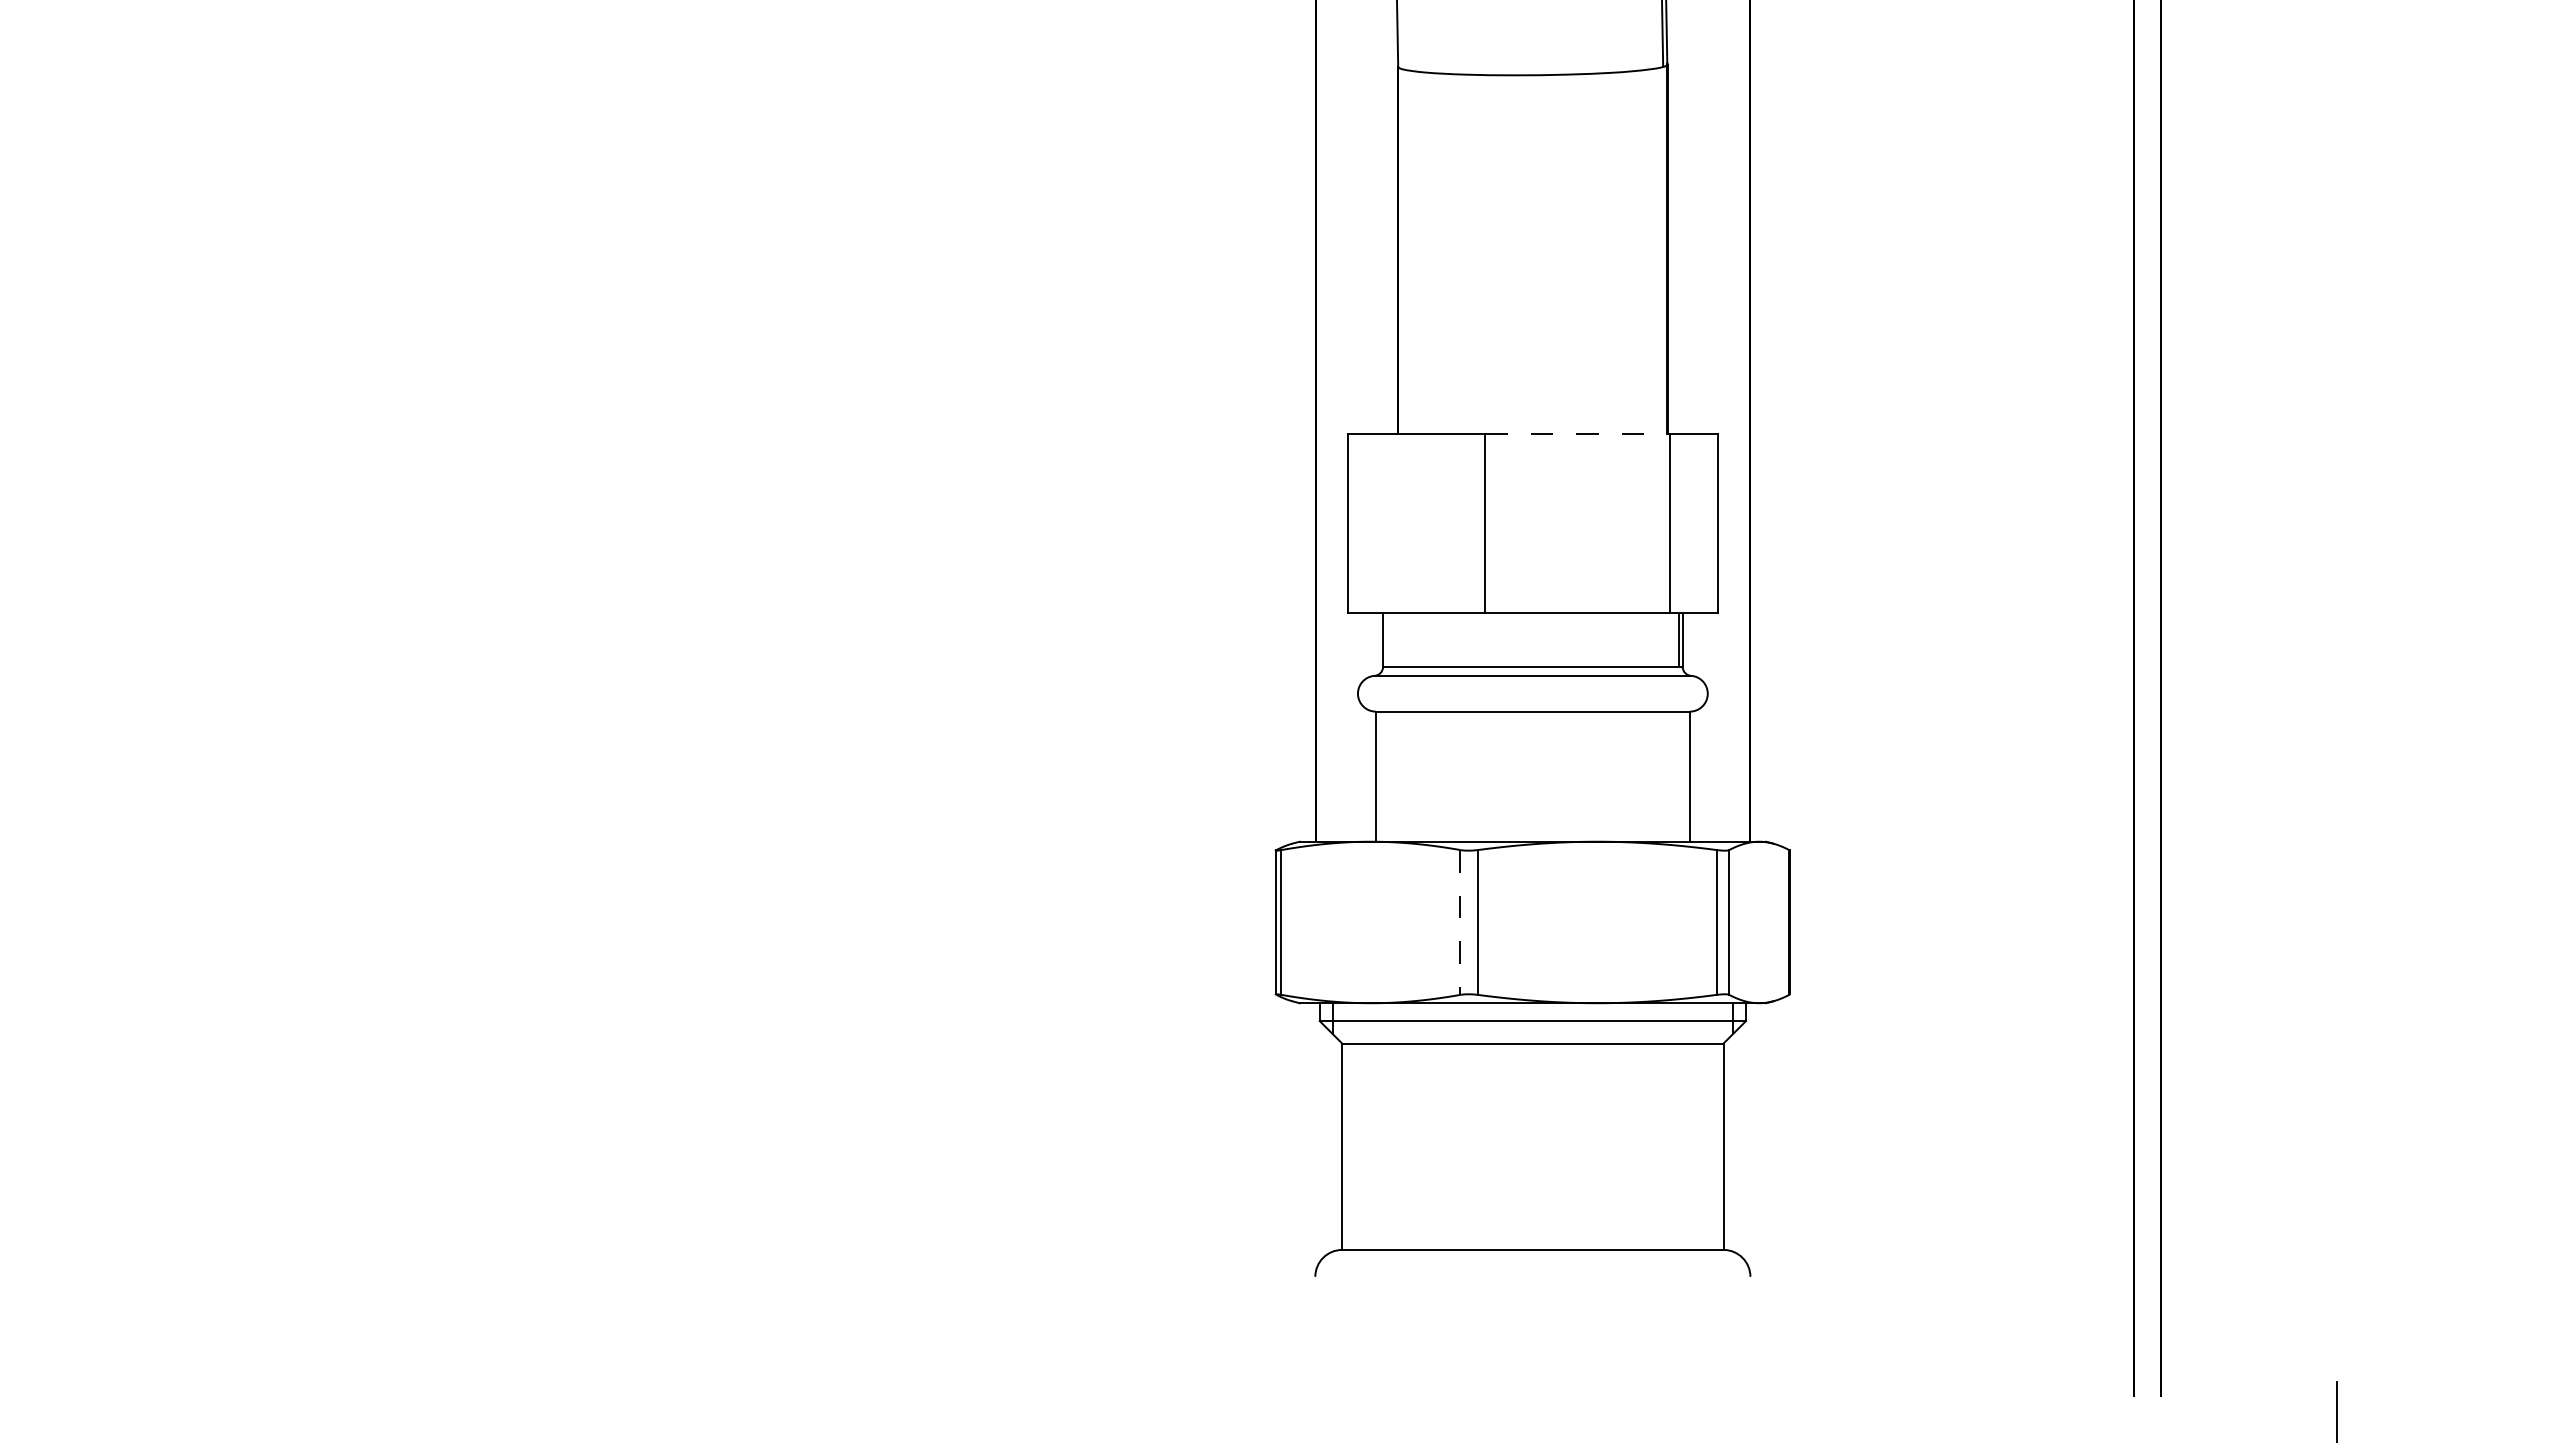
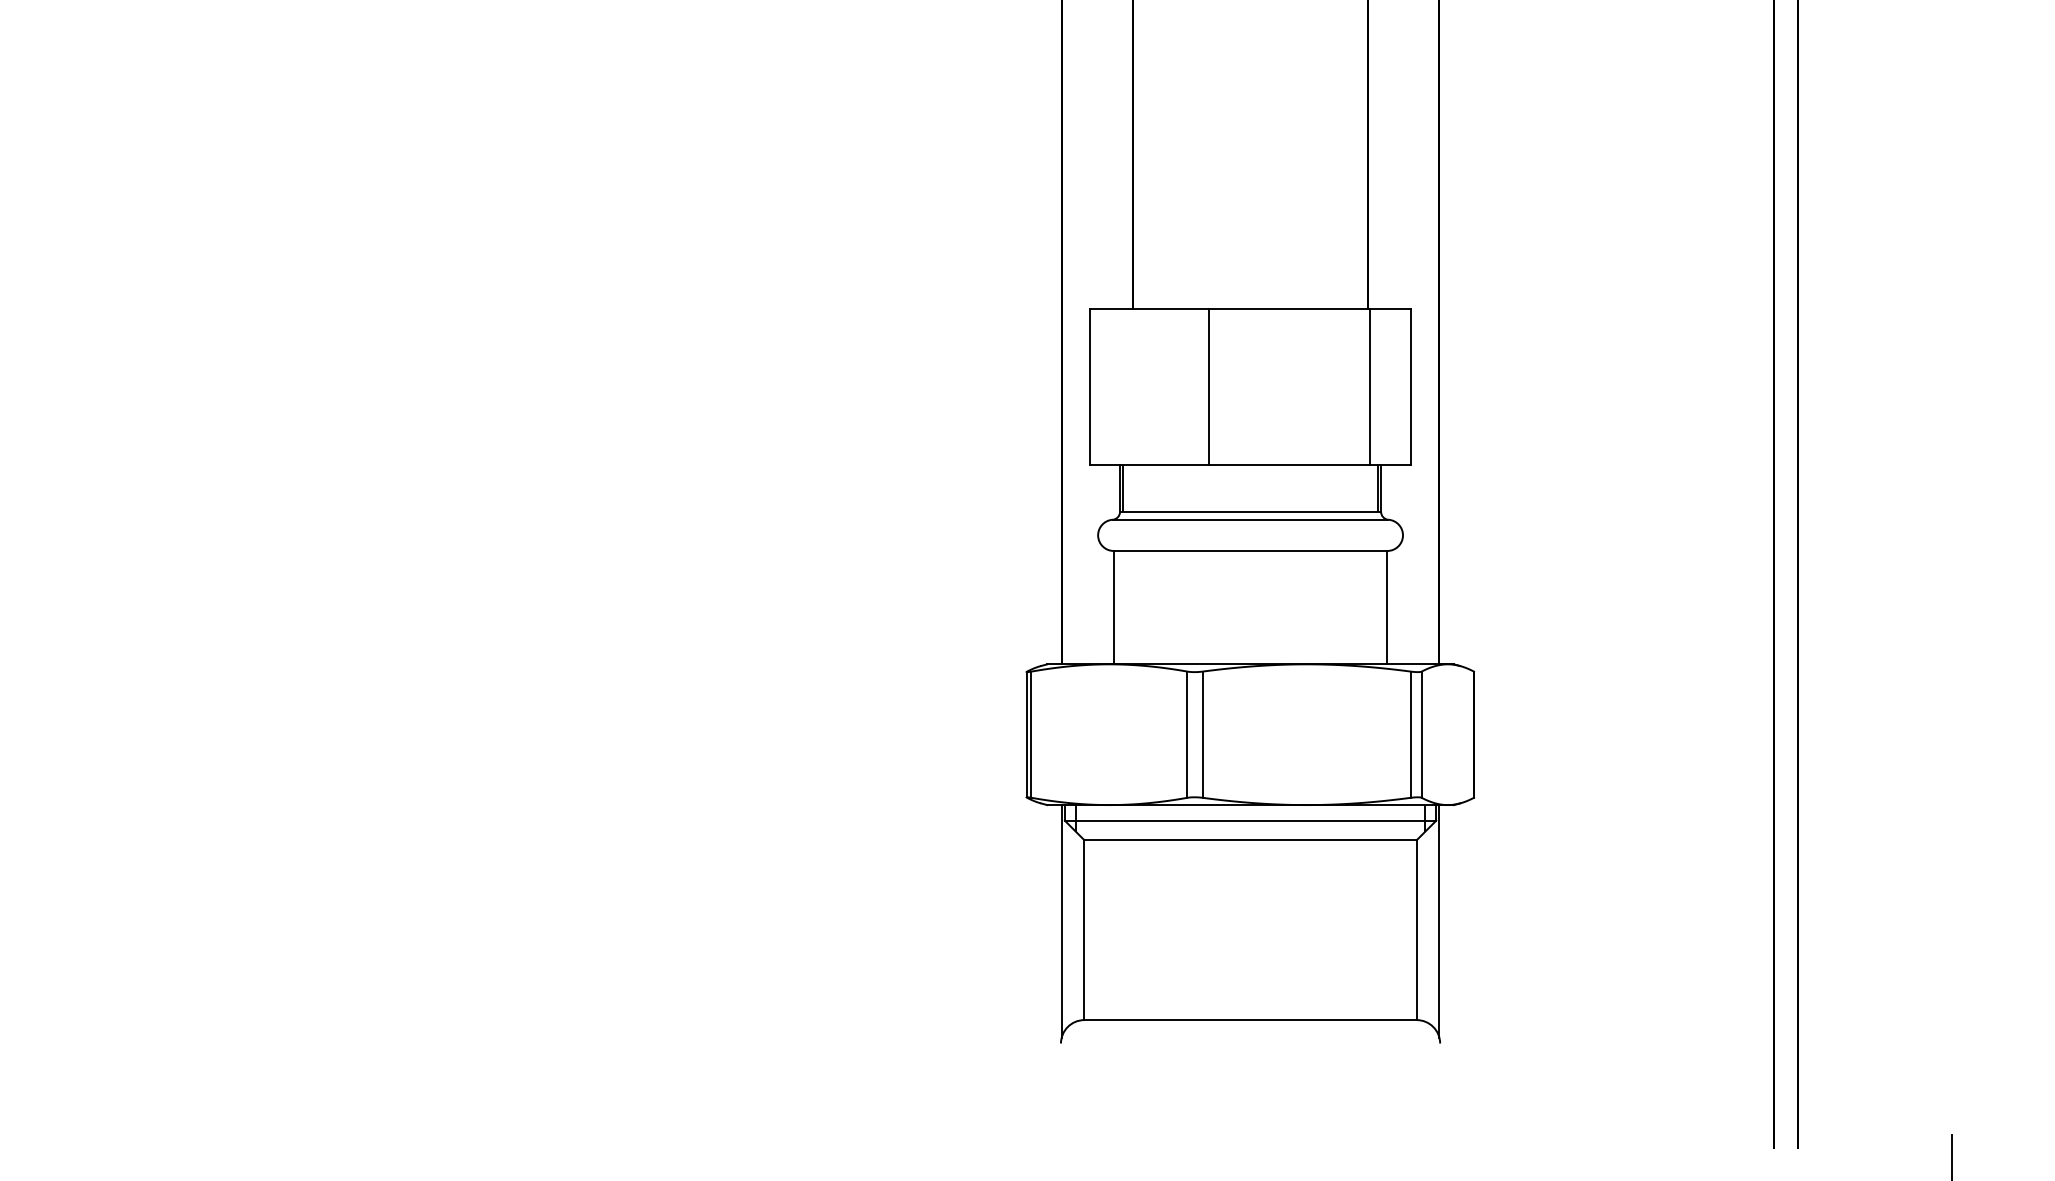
line: (1577, 433) -> (1289, 308), dashed -> solid
line: (1386, 639) -> (1122, 488), added
line: (1460, 922) -> (1187, 734), dashed -> solid
line: (1316, 1136) -> (1061, 921), added
line: (1749, 1136) -> (1439, 921), added

